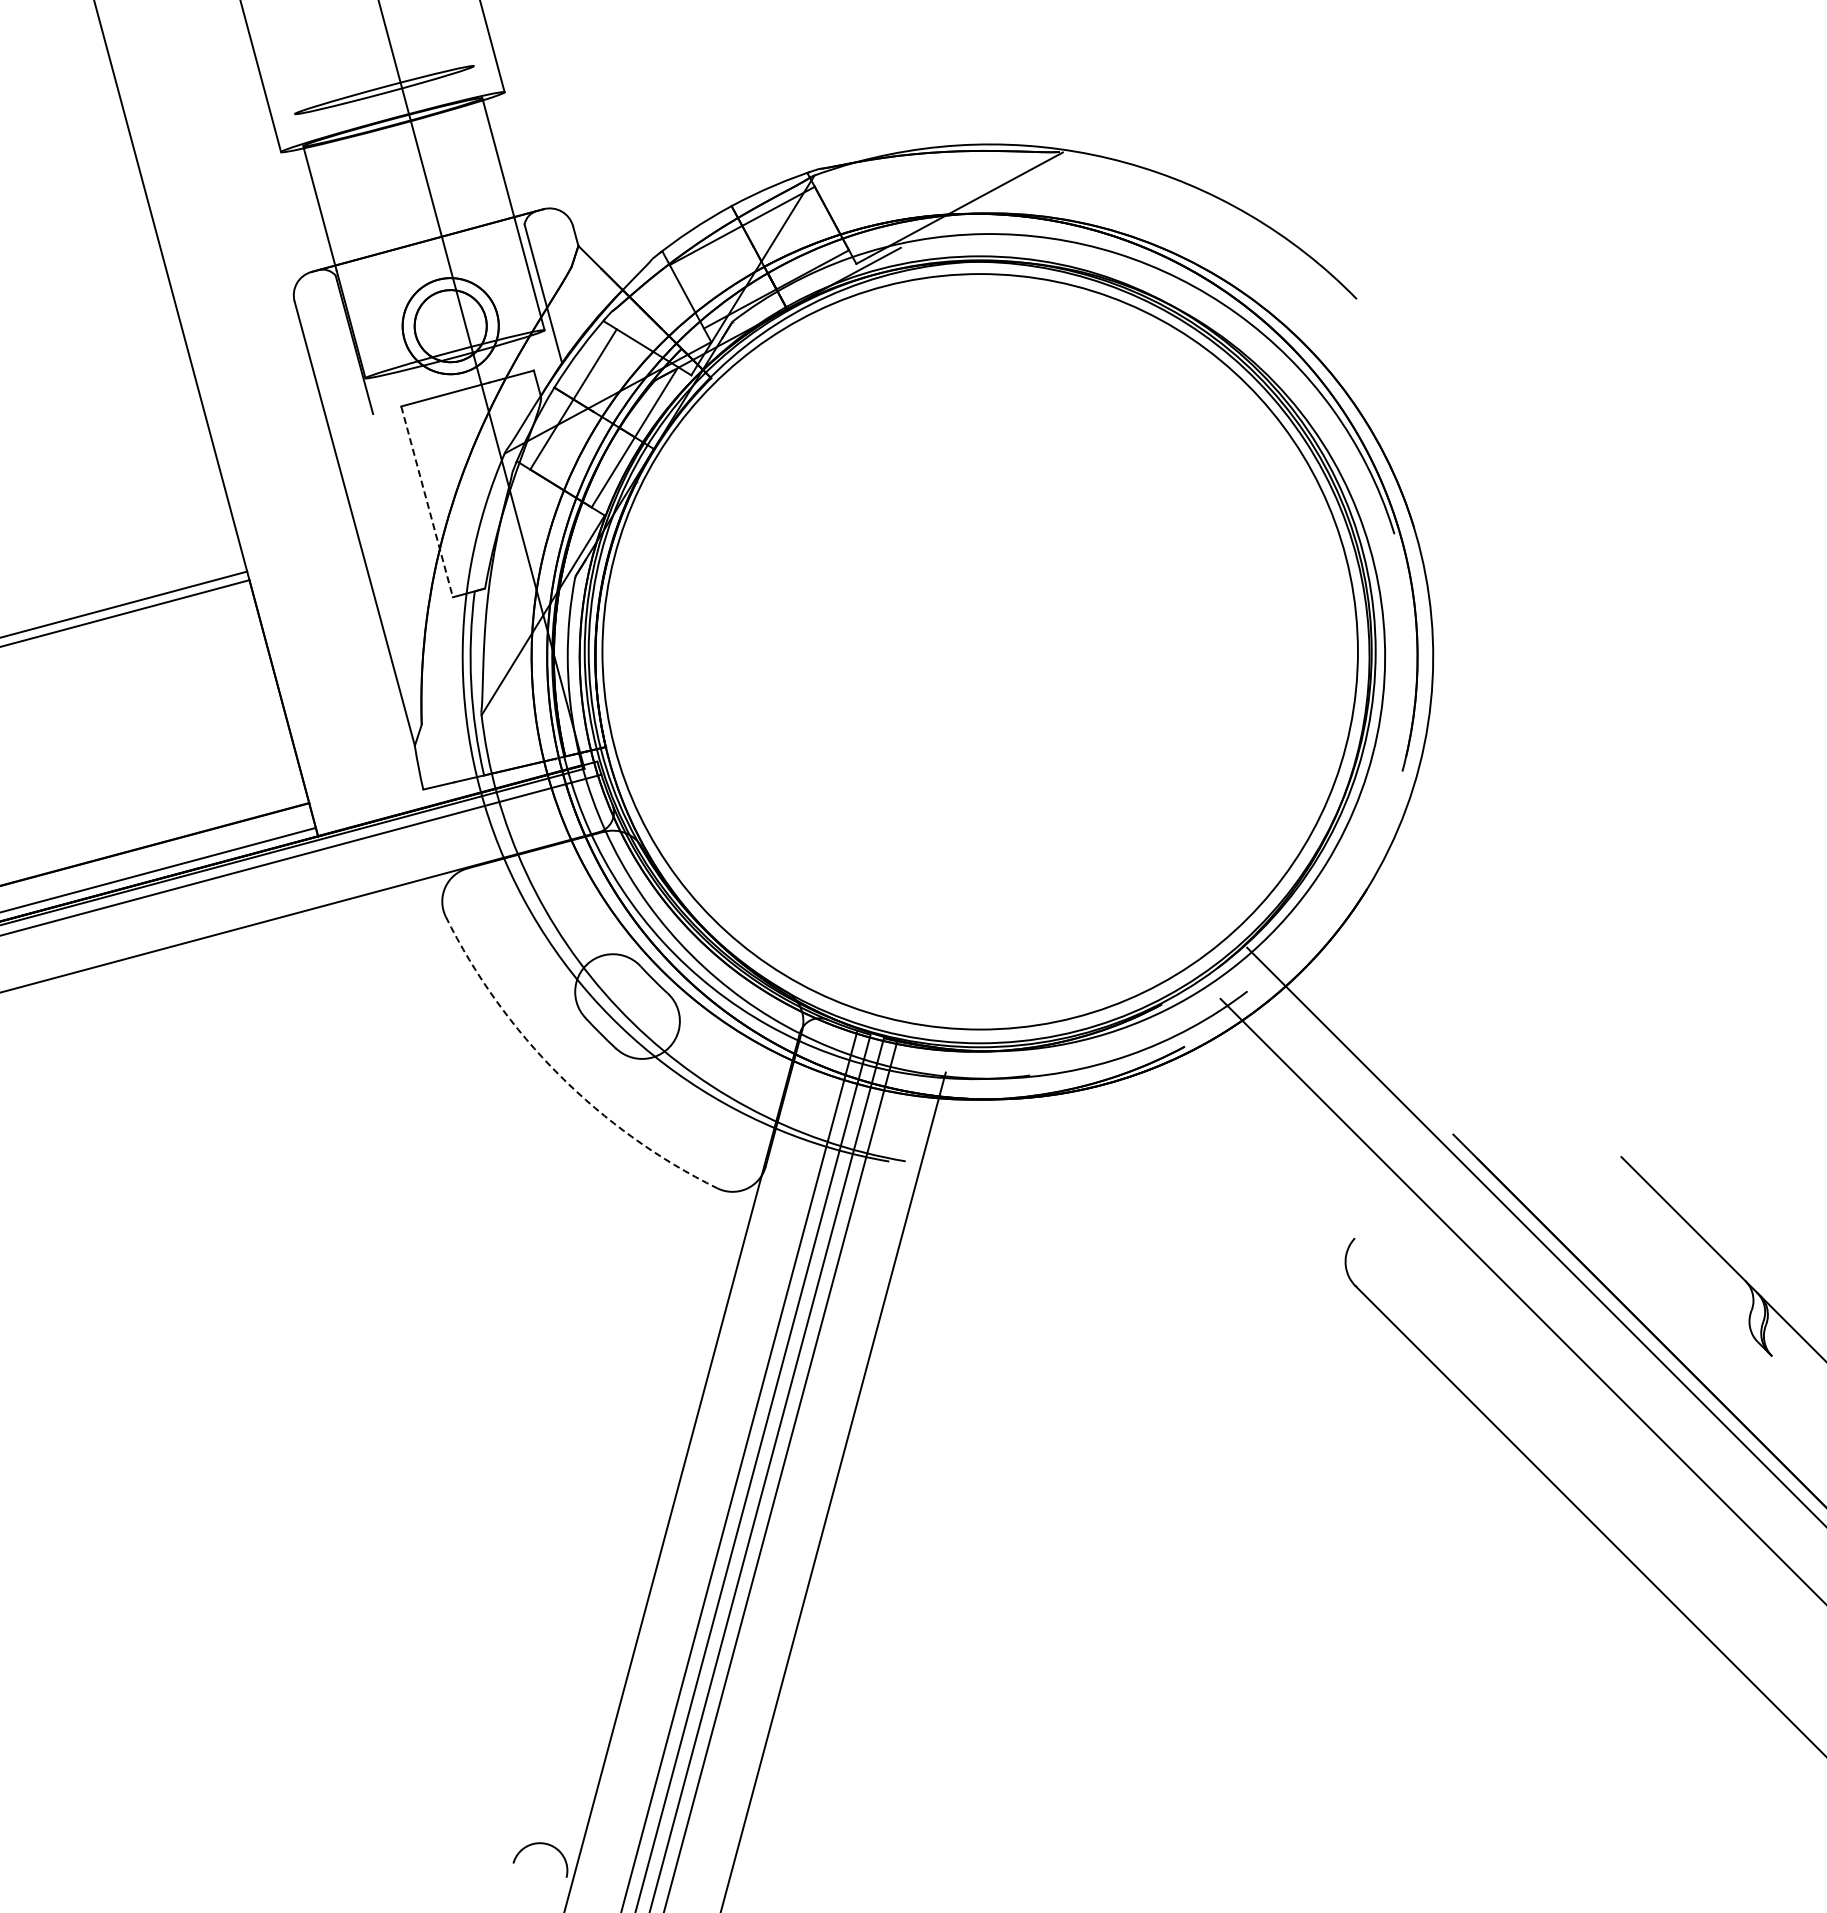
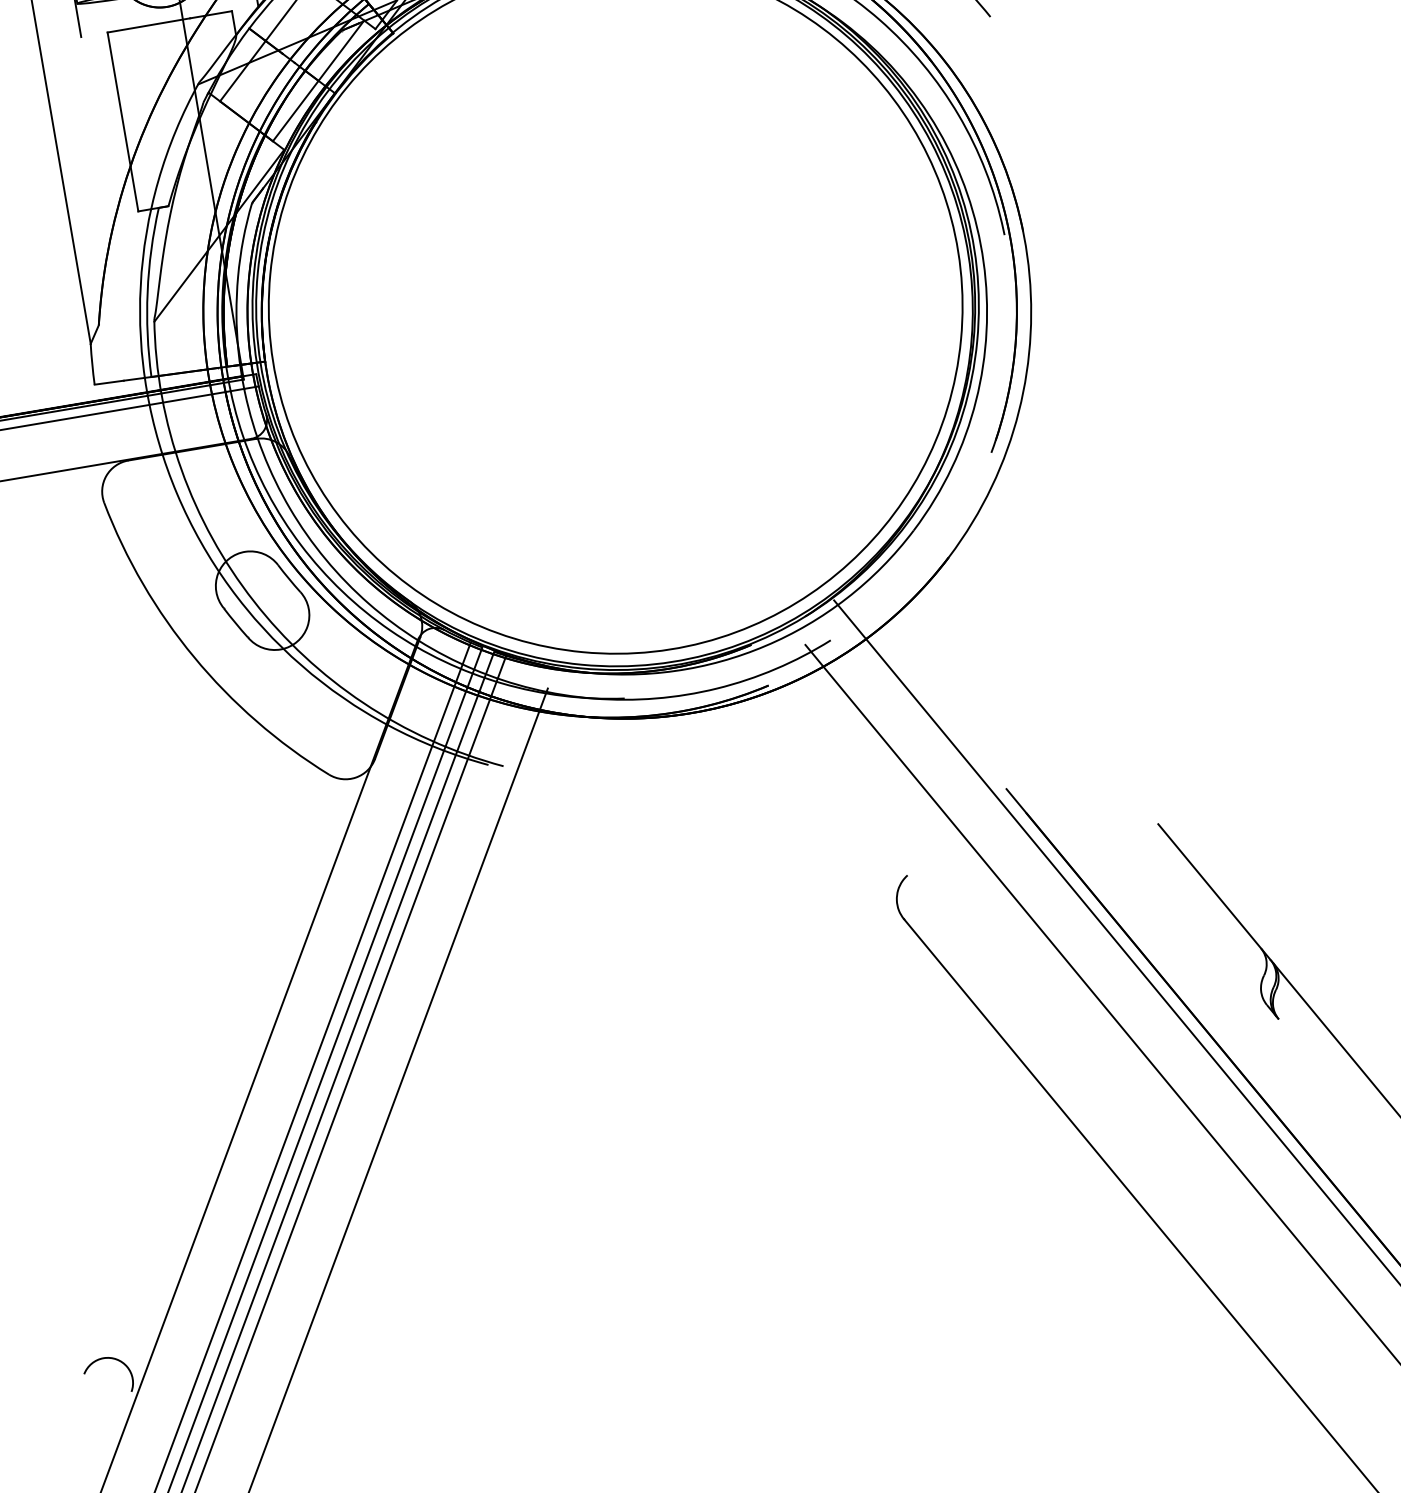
line: (427, 501) -> (123, 121), dashed -> solid
arc: (559, 1074) -> (194, 656), dashed -> solid

